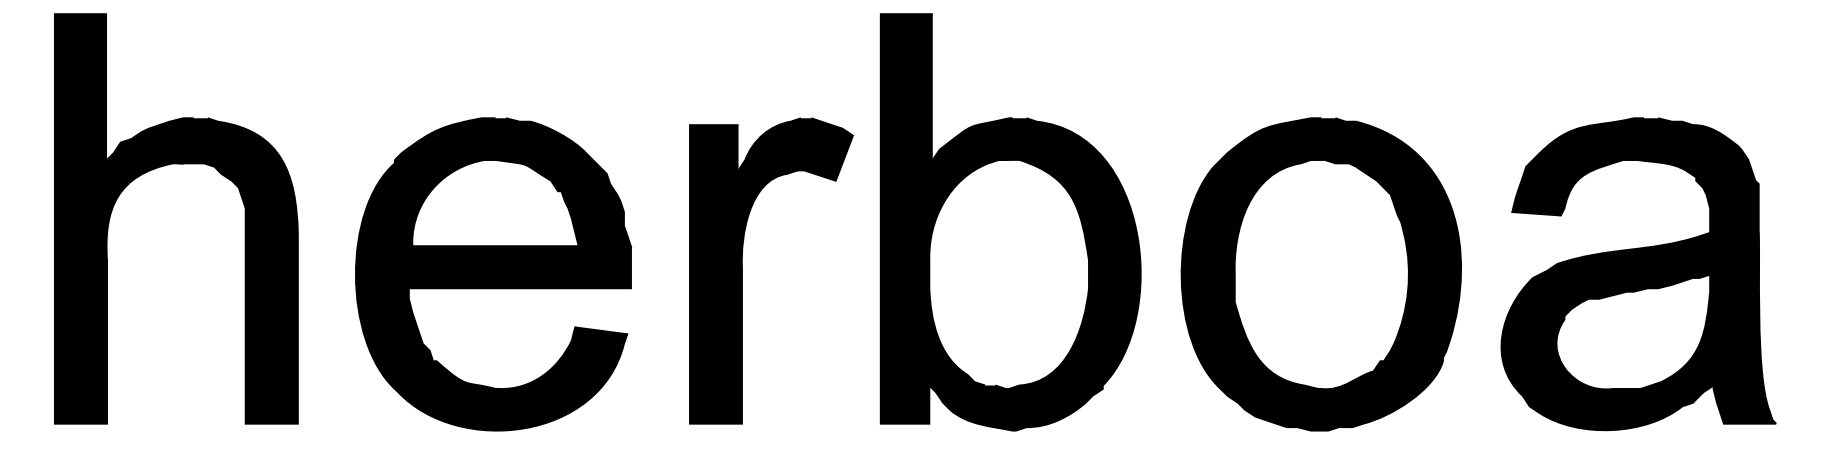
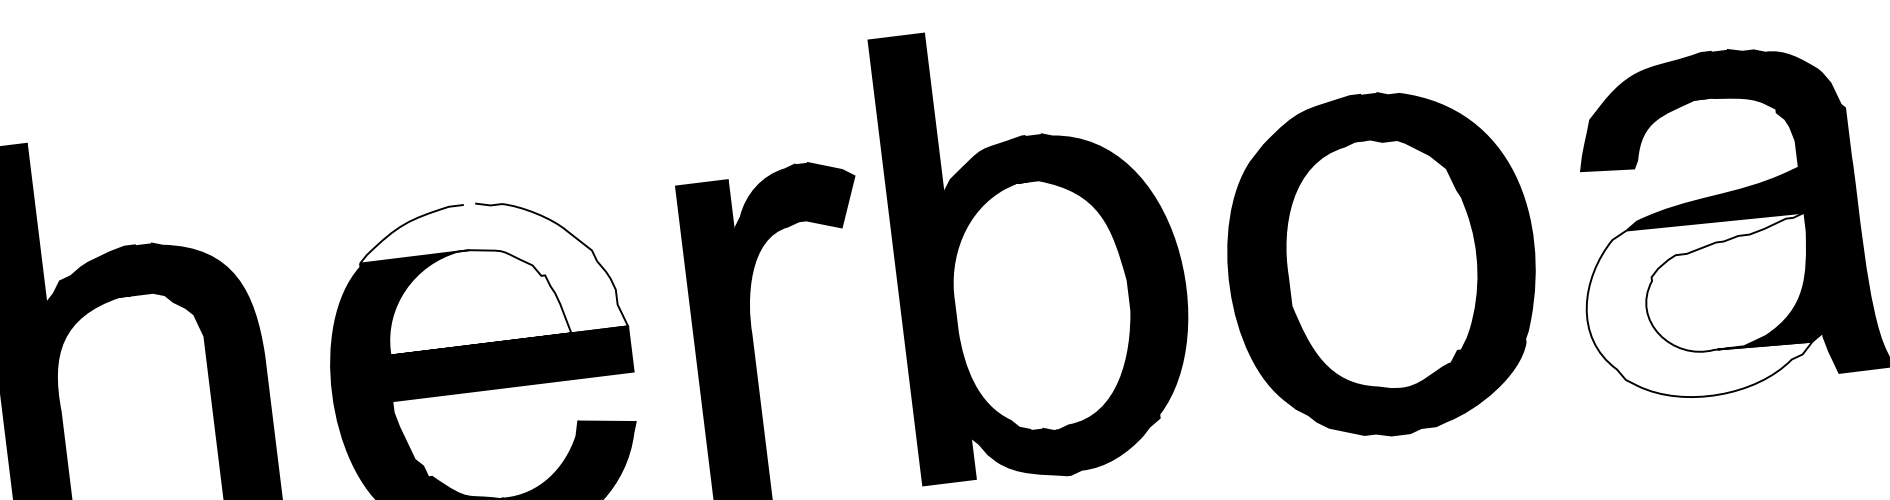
fill: (512, 182) -> (490, 272), removed
fill: (1605, 350) -> (1700, 309), removed

